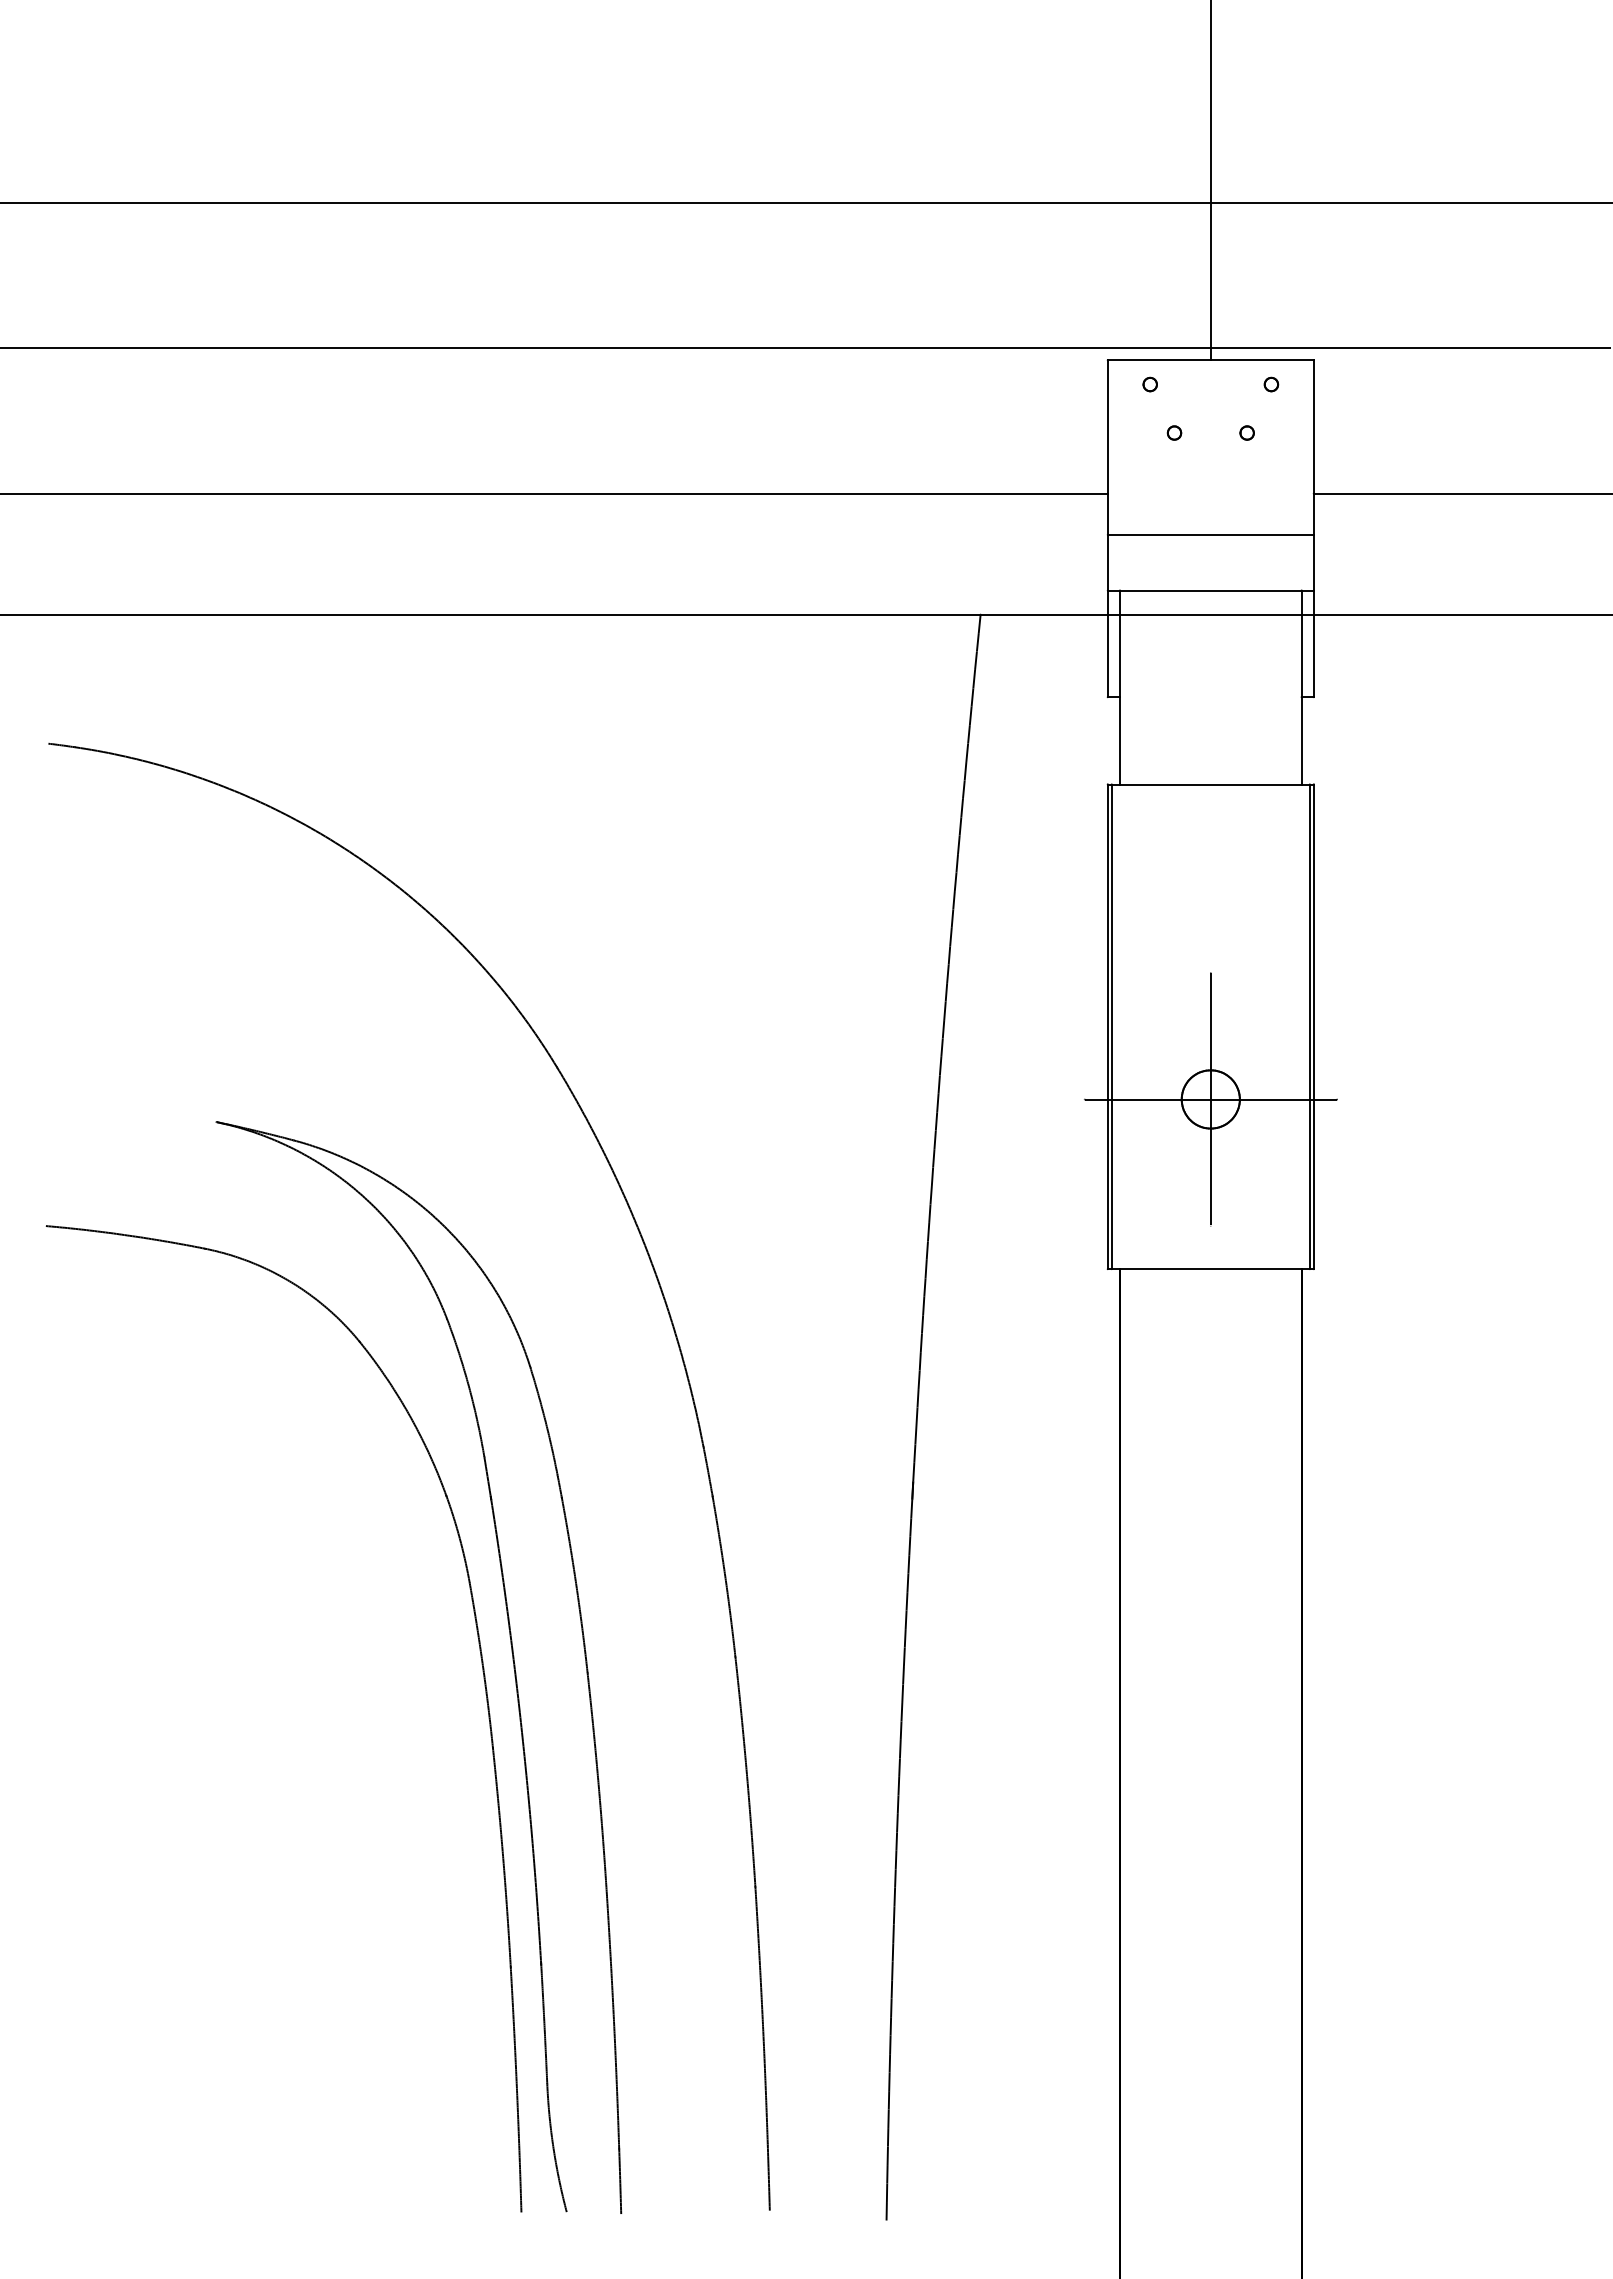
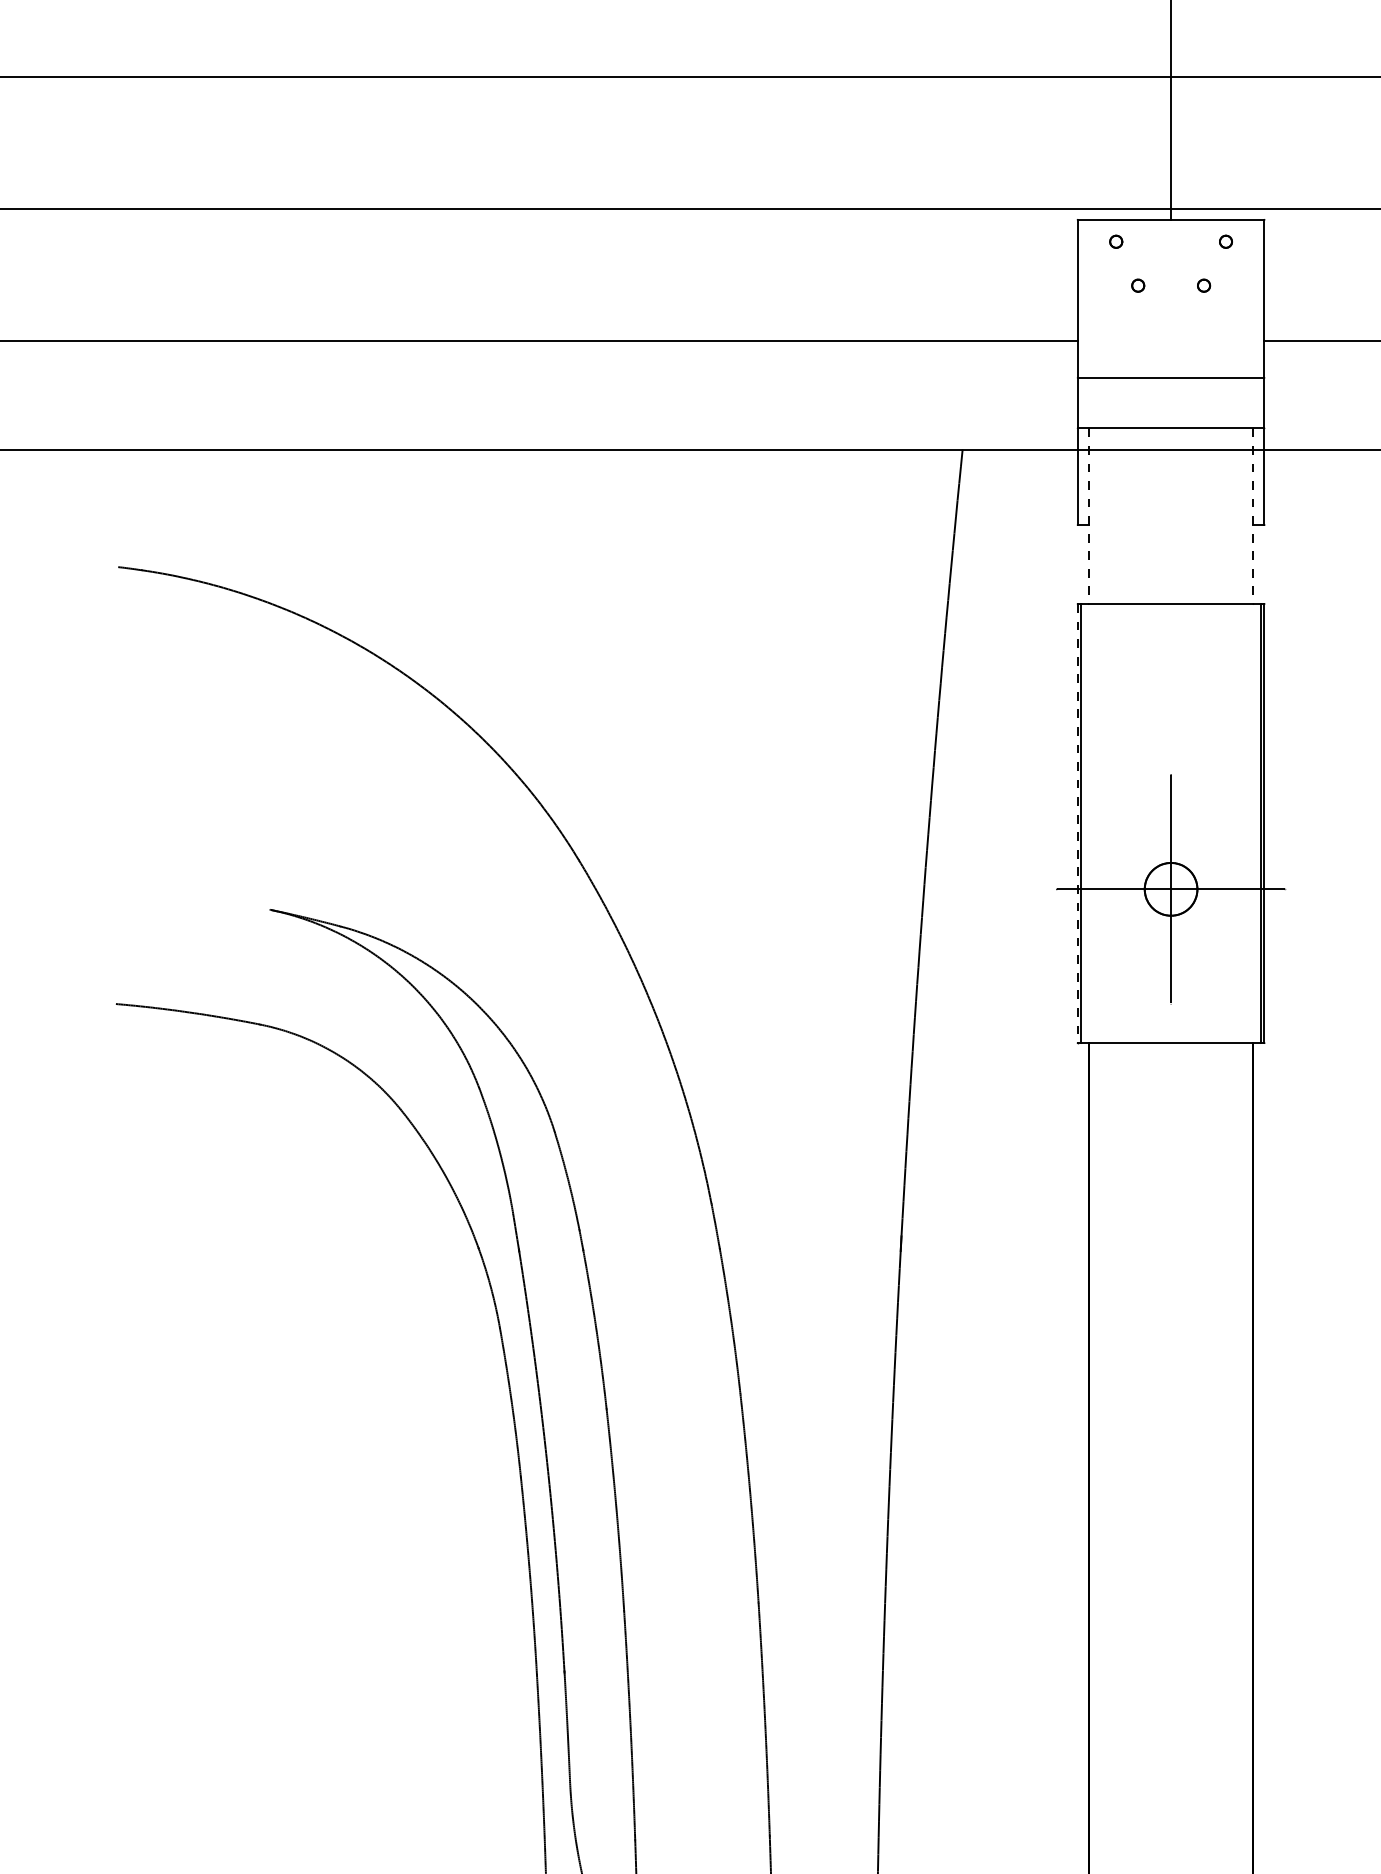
line: (1120, 687) -> (1089, 516), solid -> dashed
line: (1301, 687) -> (1253, 516), solid -> dashed
line: (1107, 1027) -> (1077, 824), solid -> dashed

